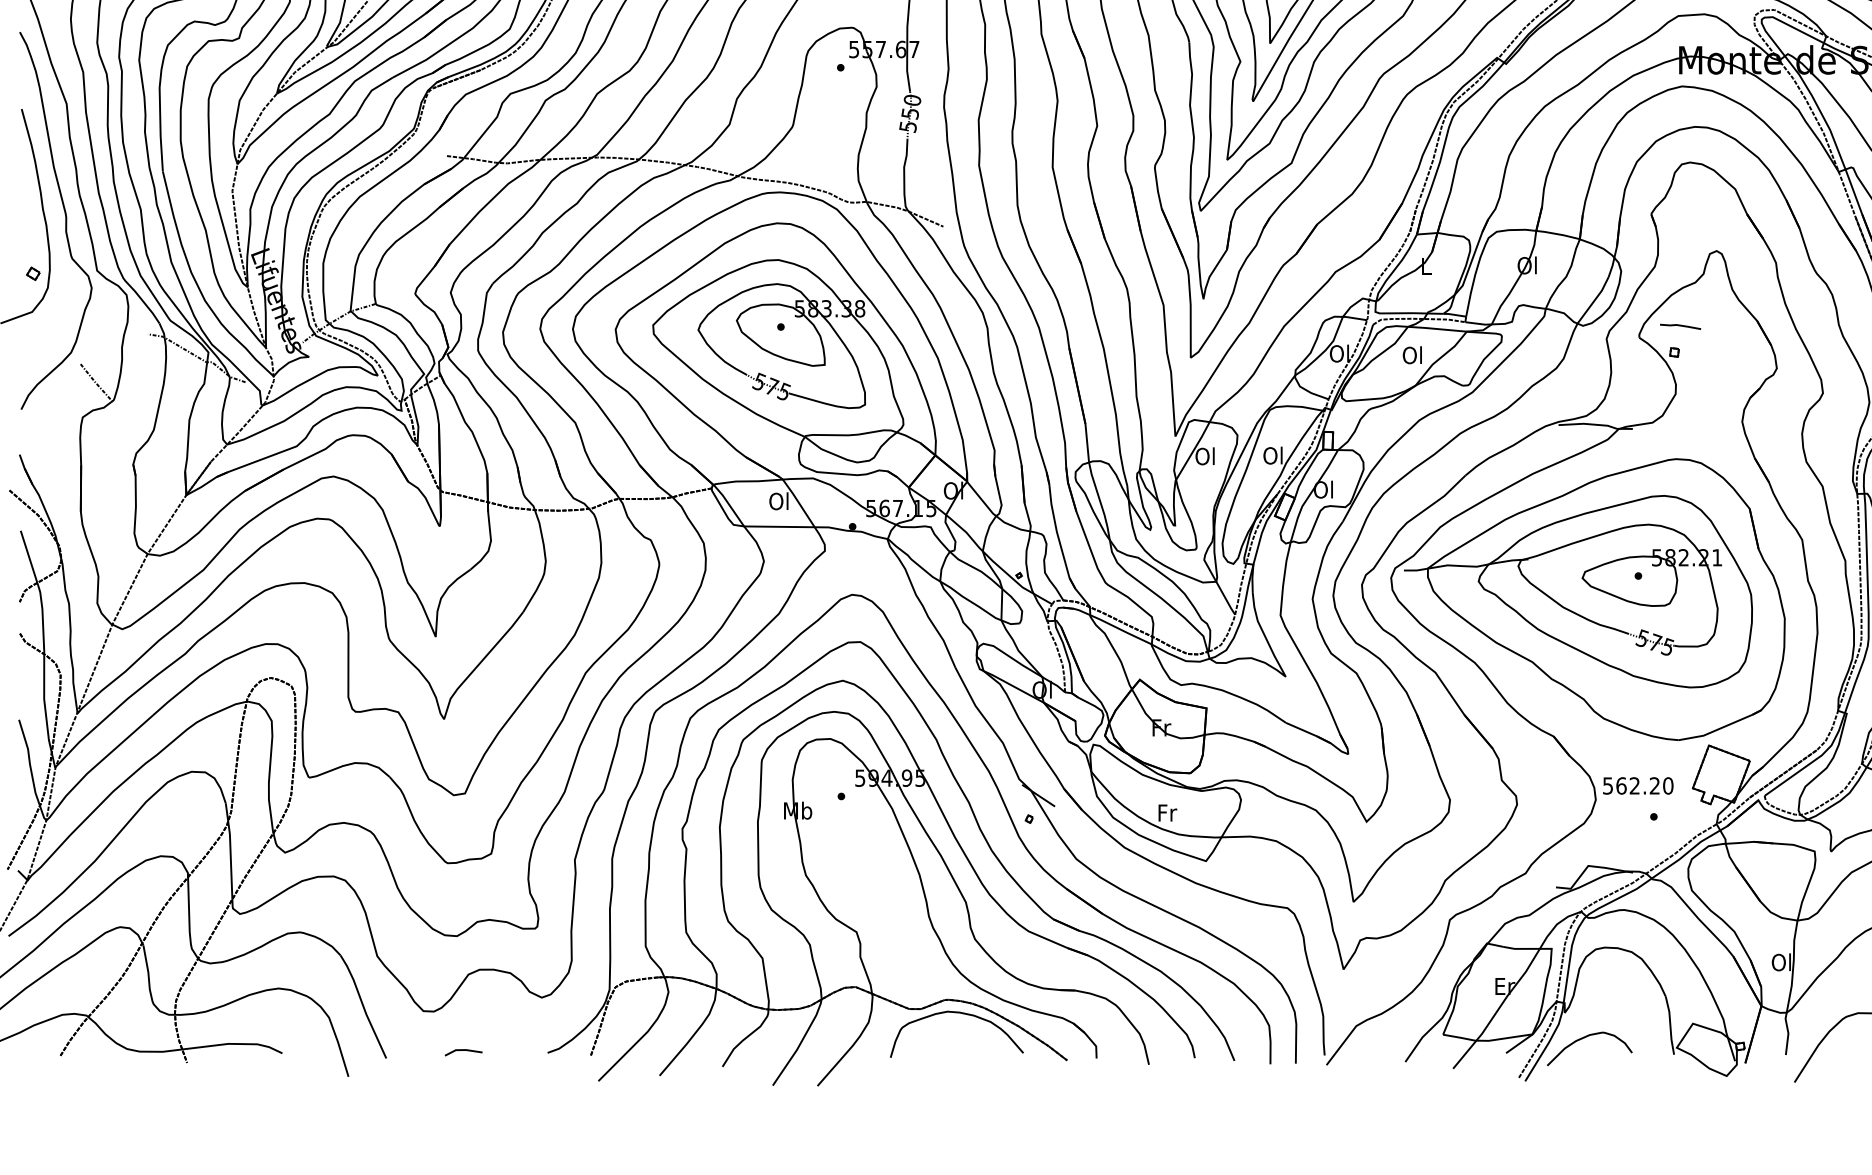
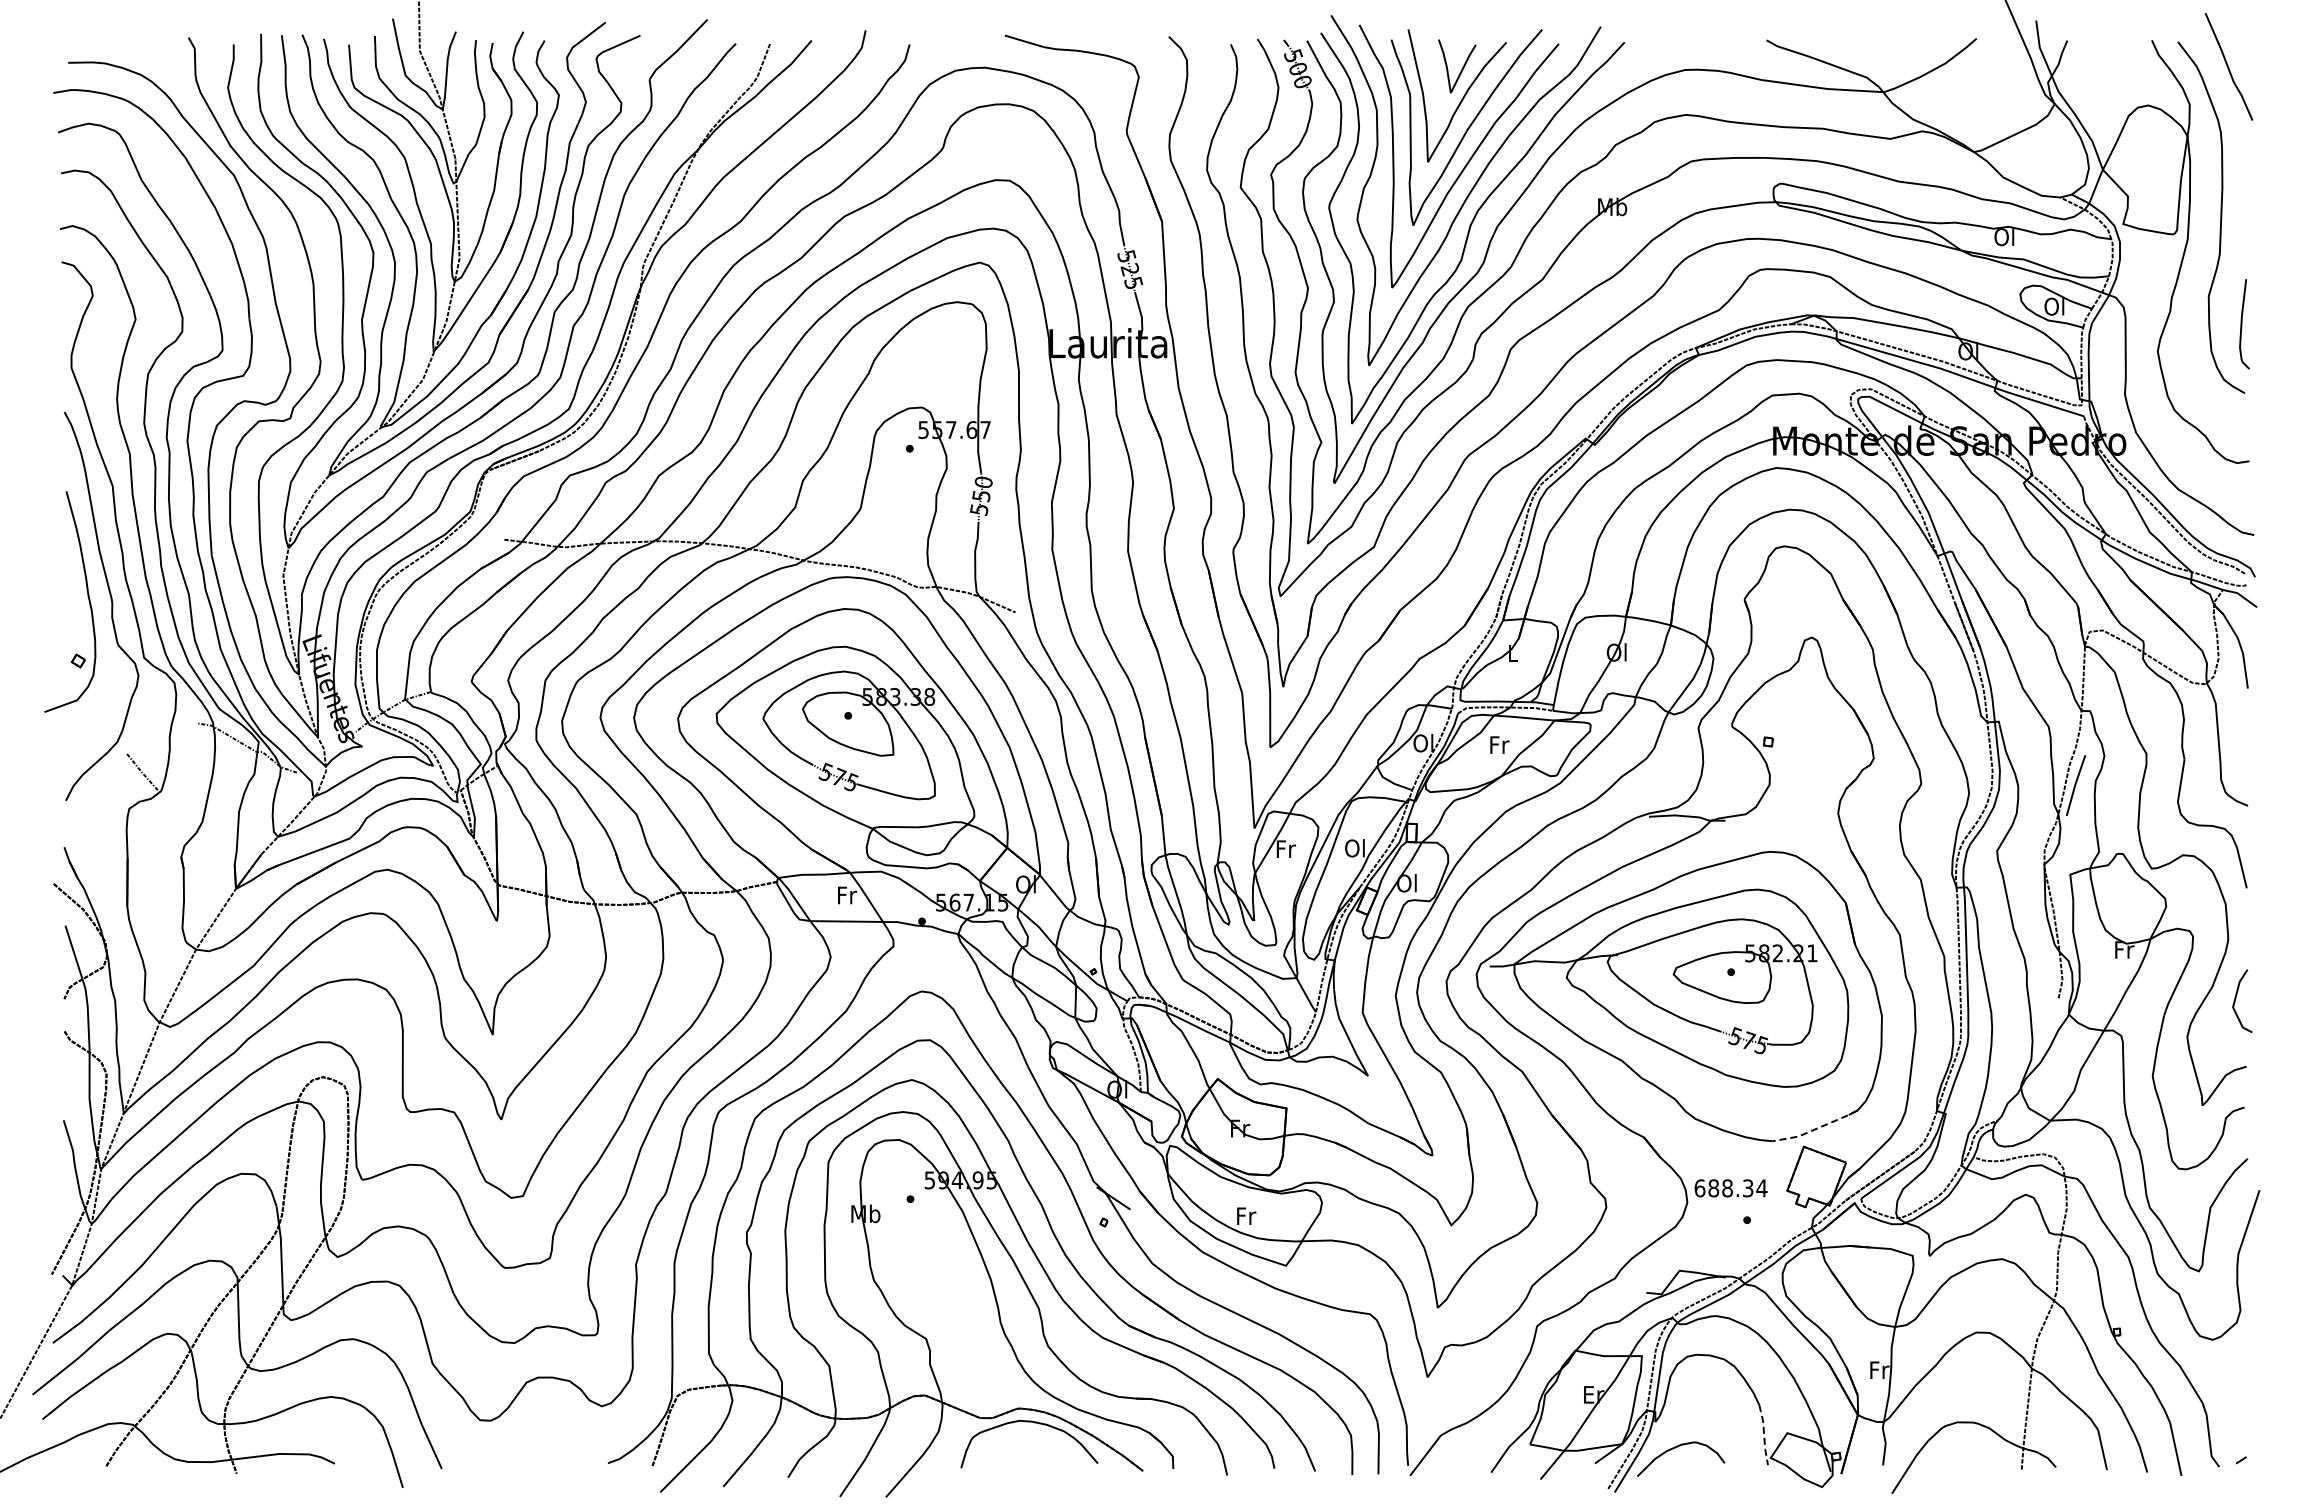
line: (1680, 326) -> (1774, 715), removed
text: (1412, 354) -> (1498, 744), Ol -> Fr
text: (1205, 455) -> (1285, 848), Ol -> Fr
text: (779, 501) -> (846, 895), Ol -> Fr
line: (1720, 728) -> (1815, 1129), solid -> dashed
text: (1637, 786) -> (1730, 1188), 562.20 -> 688.34
text: (1781, 961) -> (1878, 1369), Ol -> Fr
line: (1670, 1024) -> (1764, 1434), solid -> dashed
line: (463, 1051) -> (521, 1461), removed

